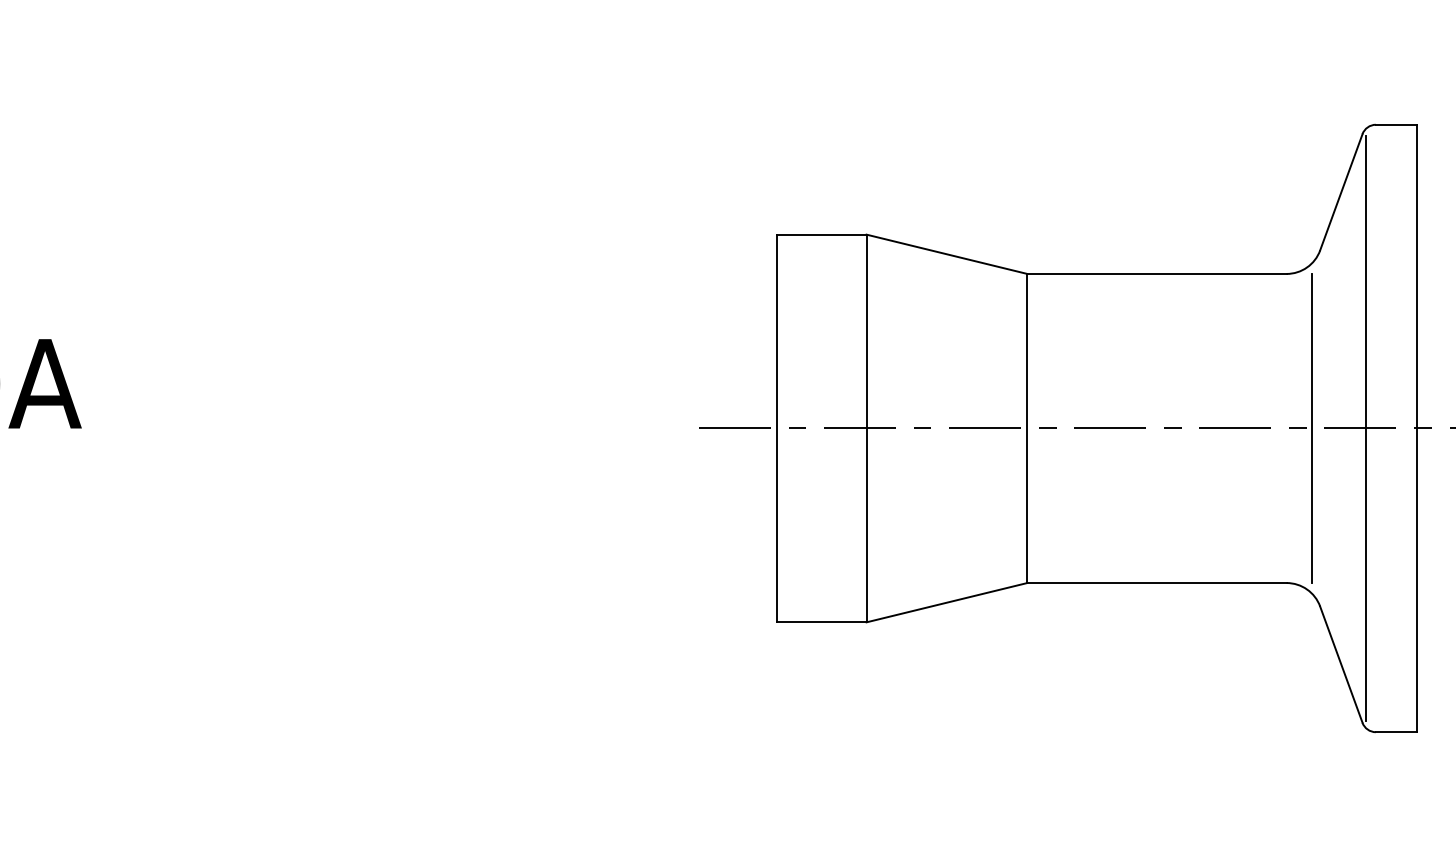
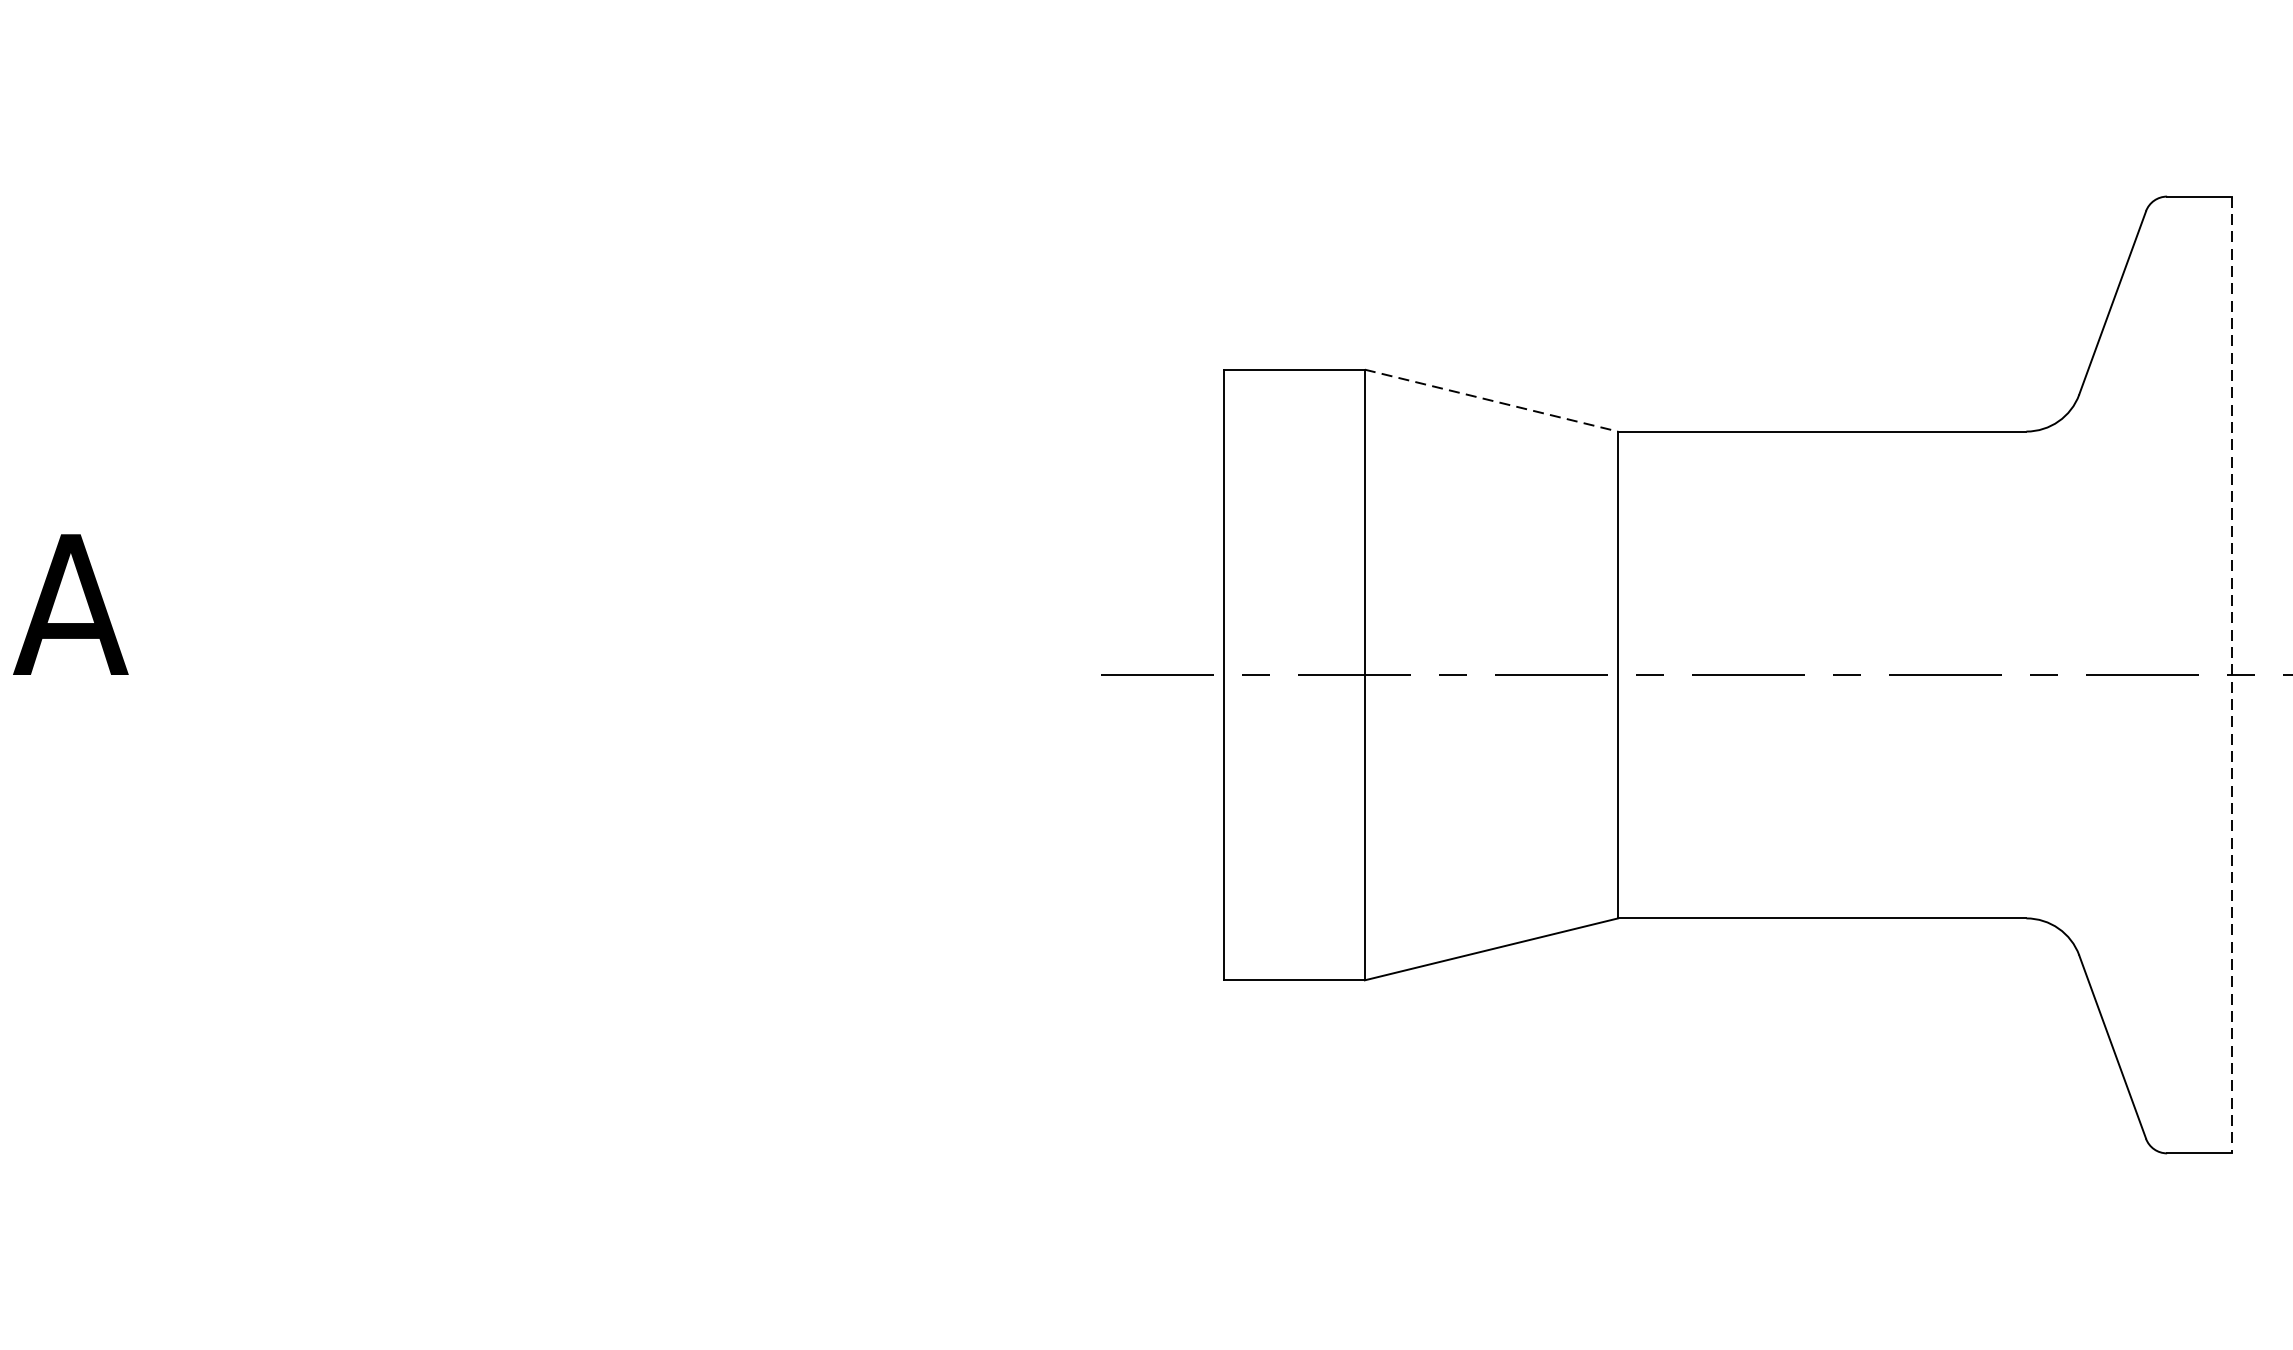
line: (946, 254) -> (1490, 400), solid -> dashed
line: (1311, 428) -> (2065, 675), removed
line: (1365, 428) -> (2150, 675), removed
line: (1416, 428) -> (2231, 675), solid -> dashed

